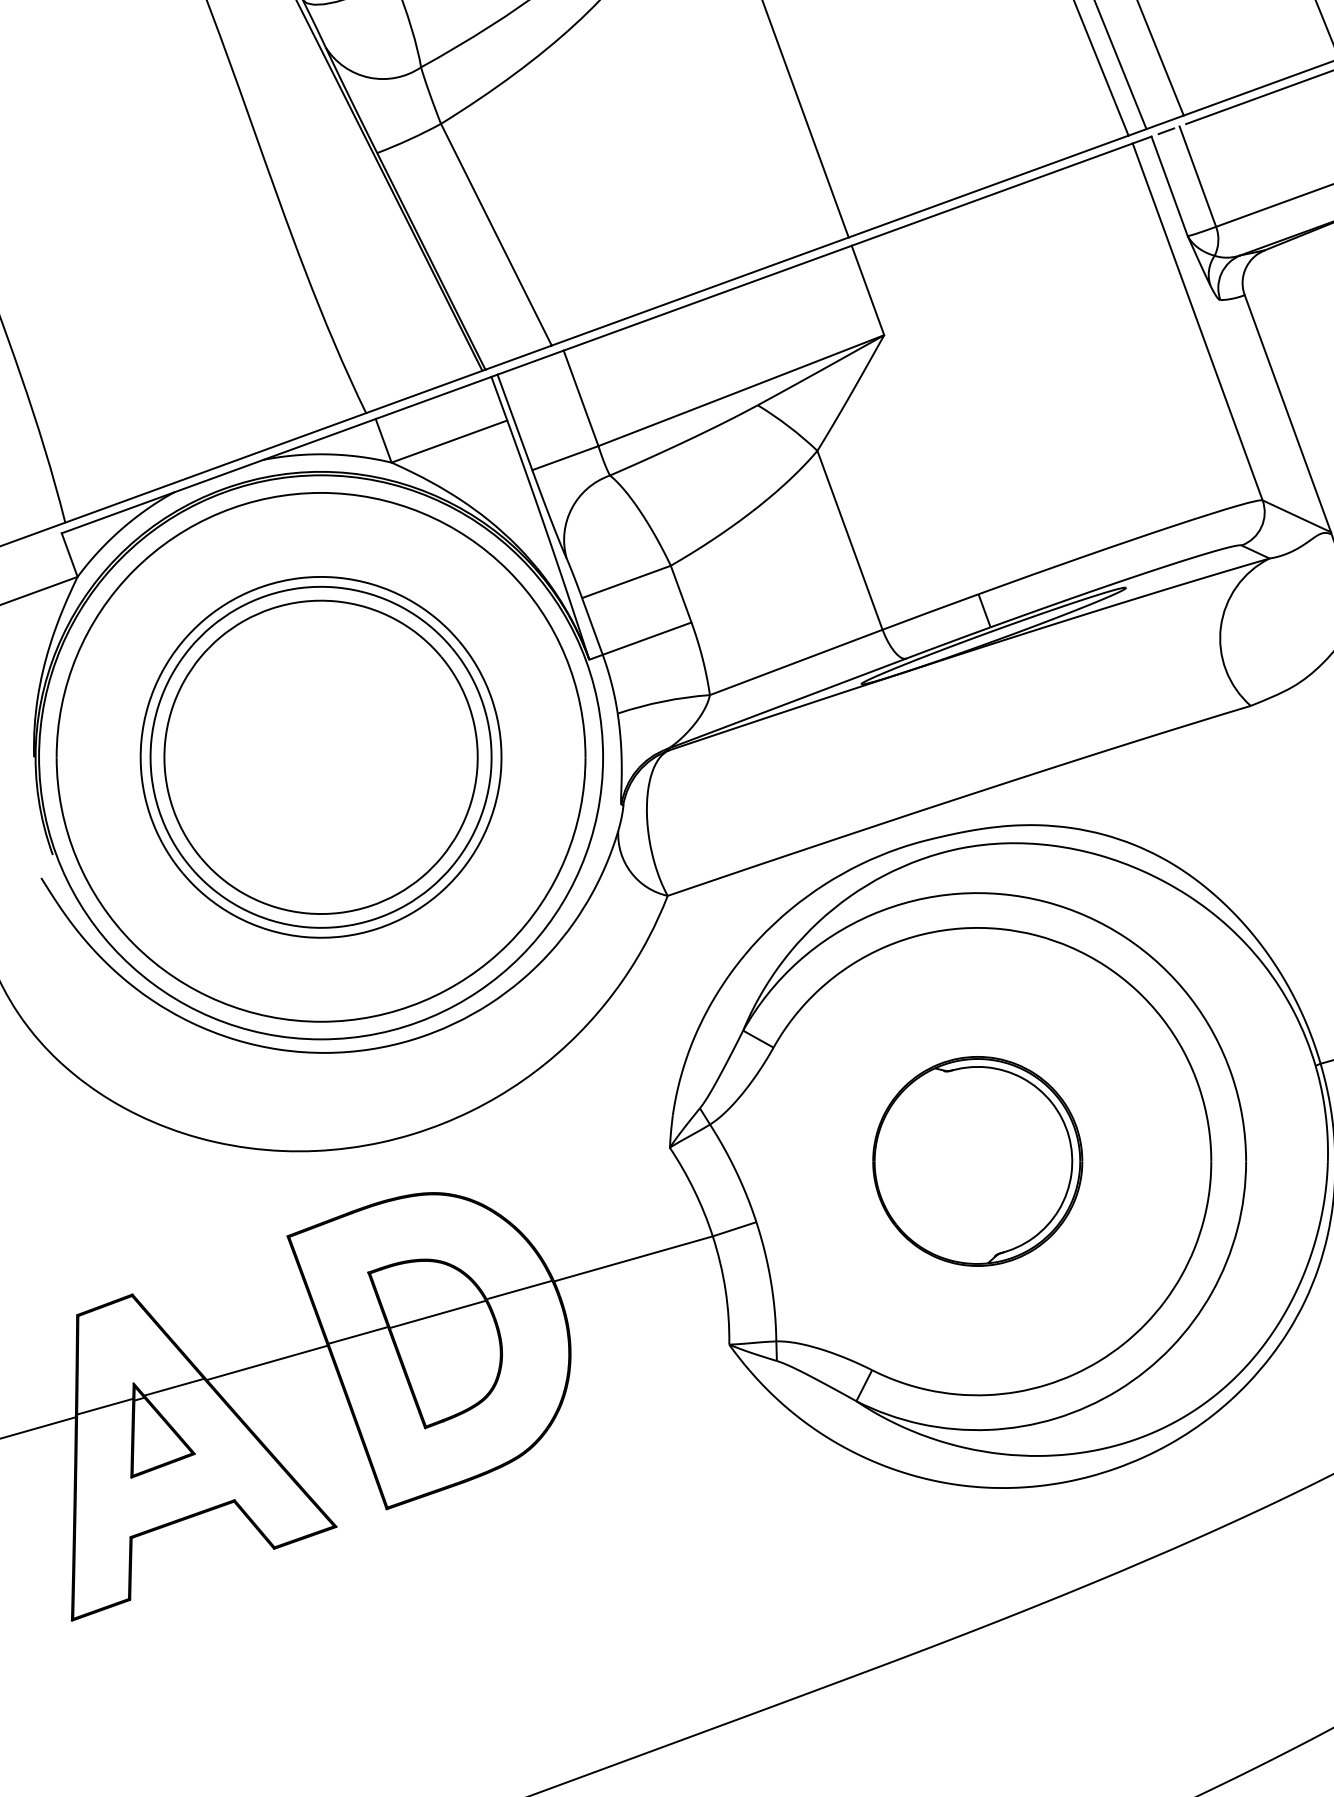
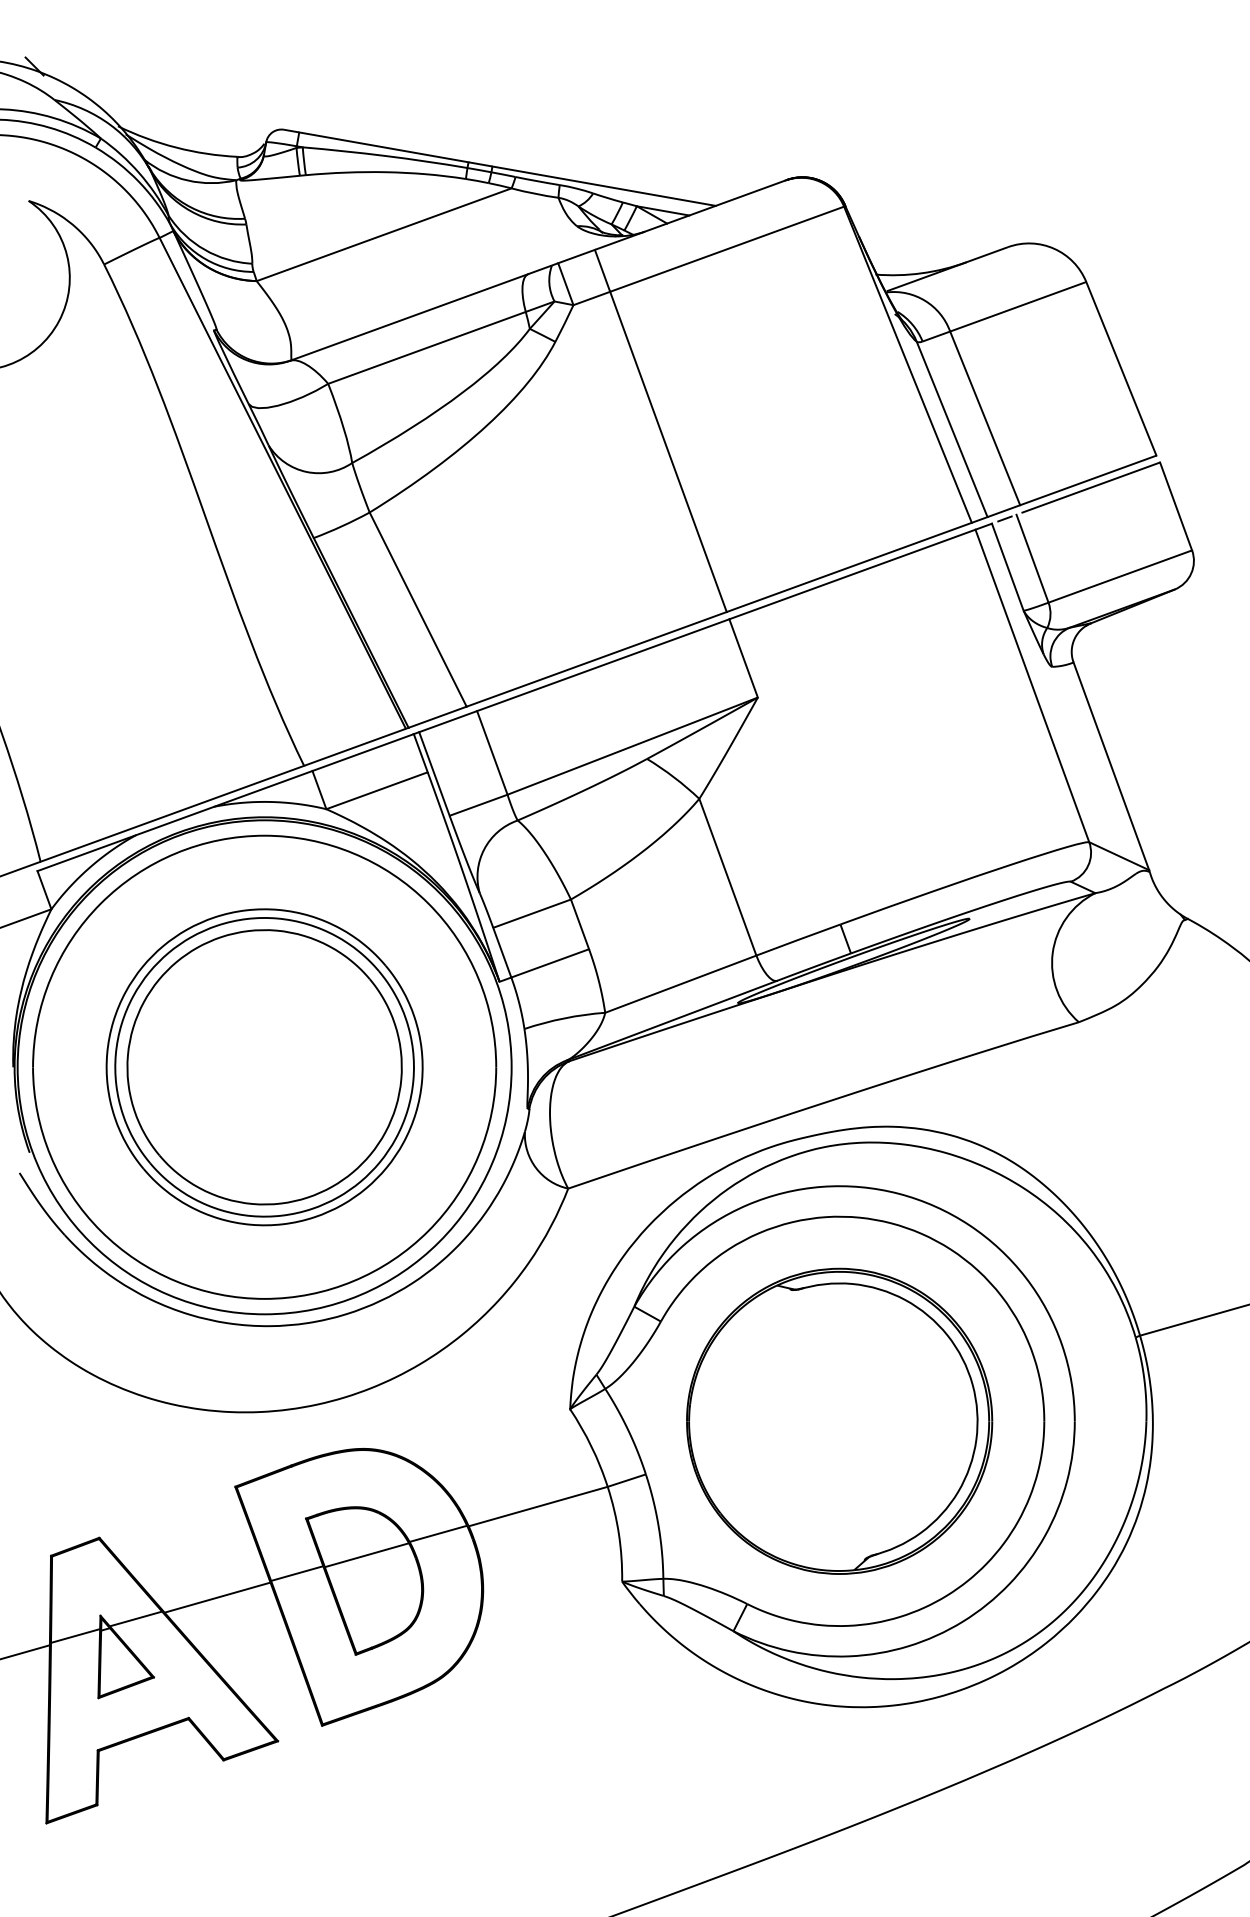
part: (977, 1160) -> (839, 1420), size x1.67

